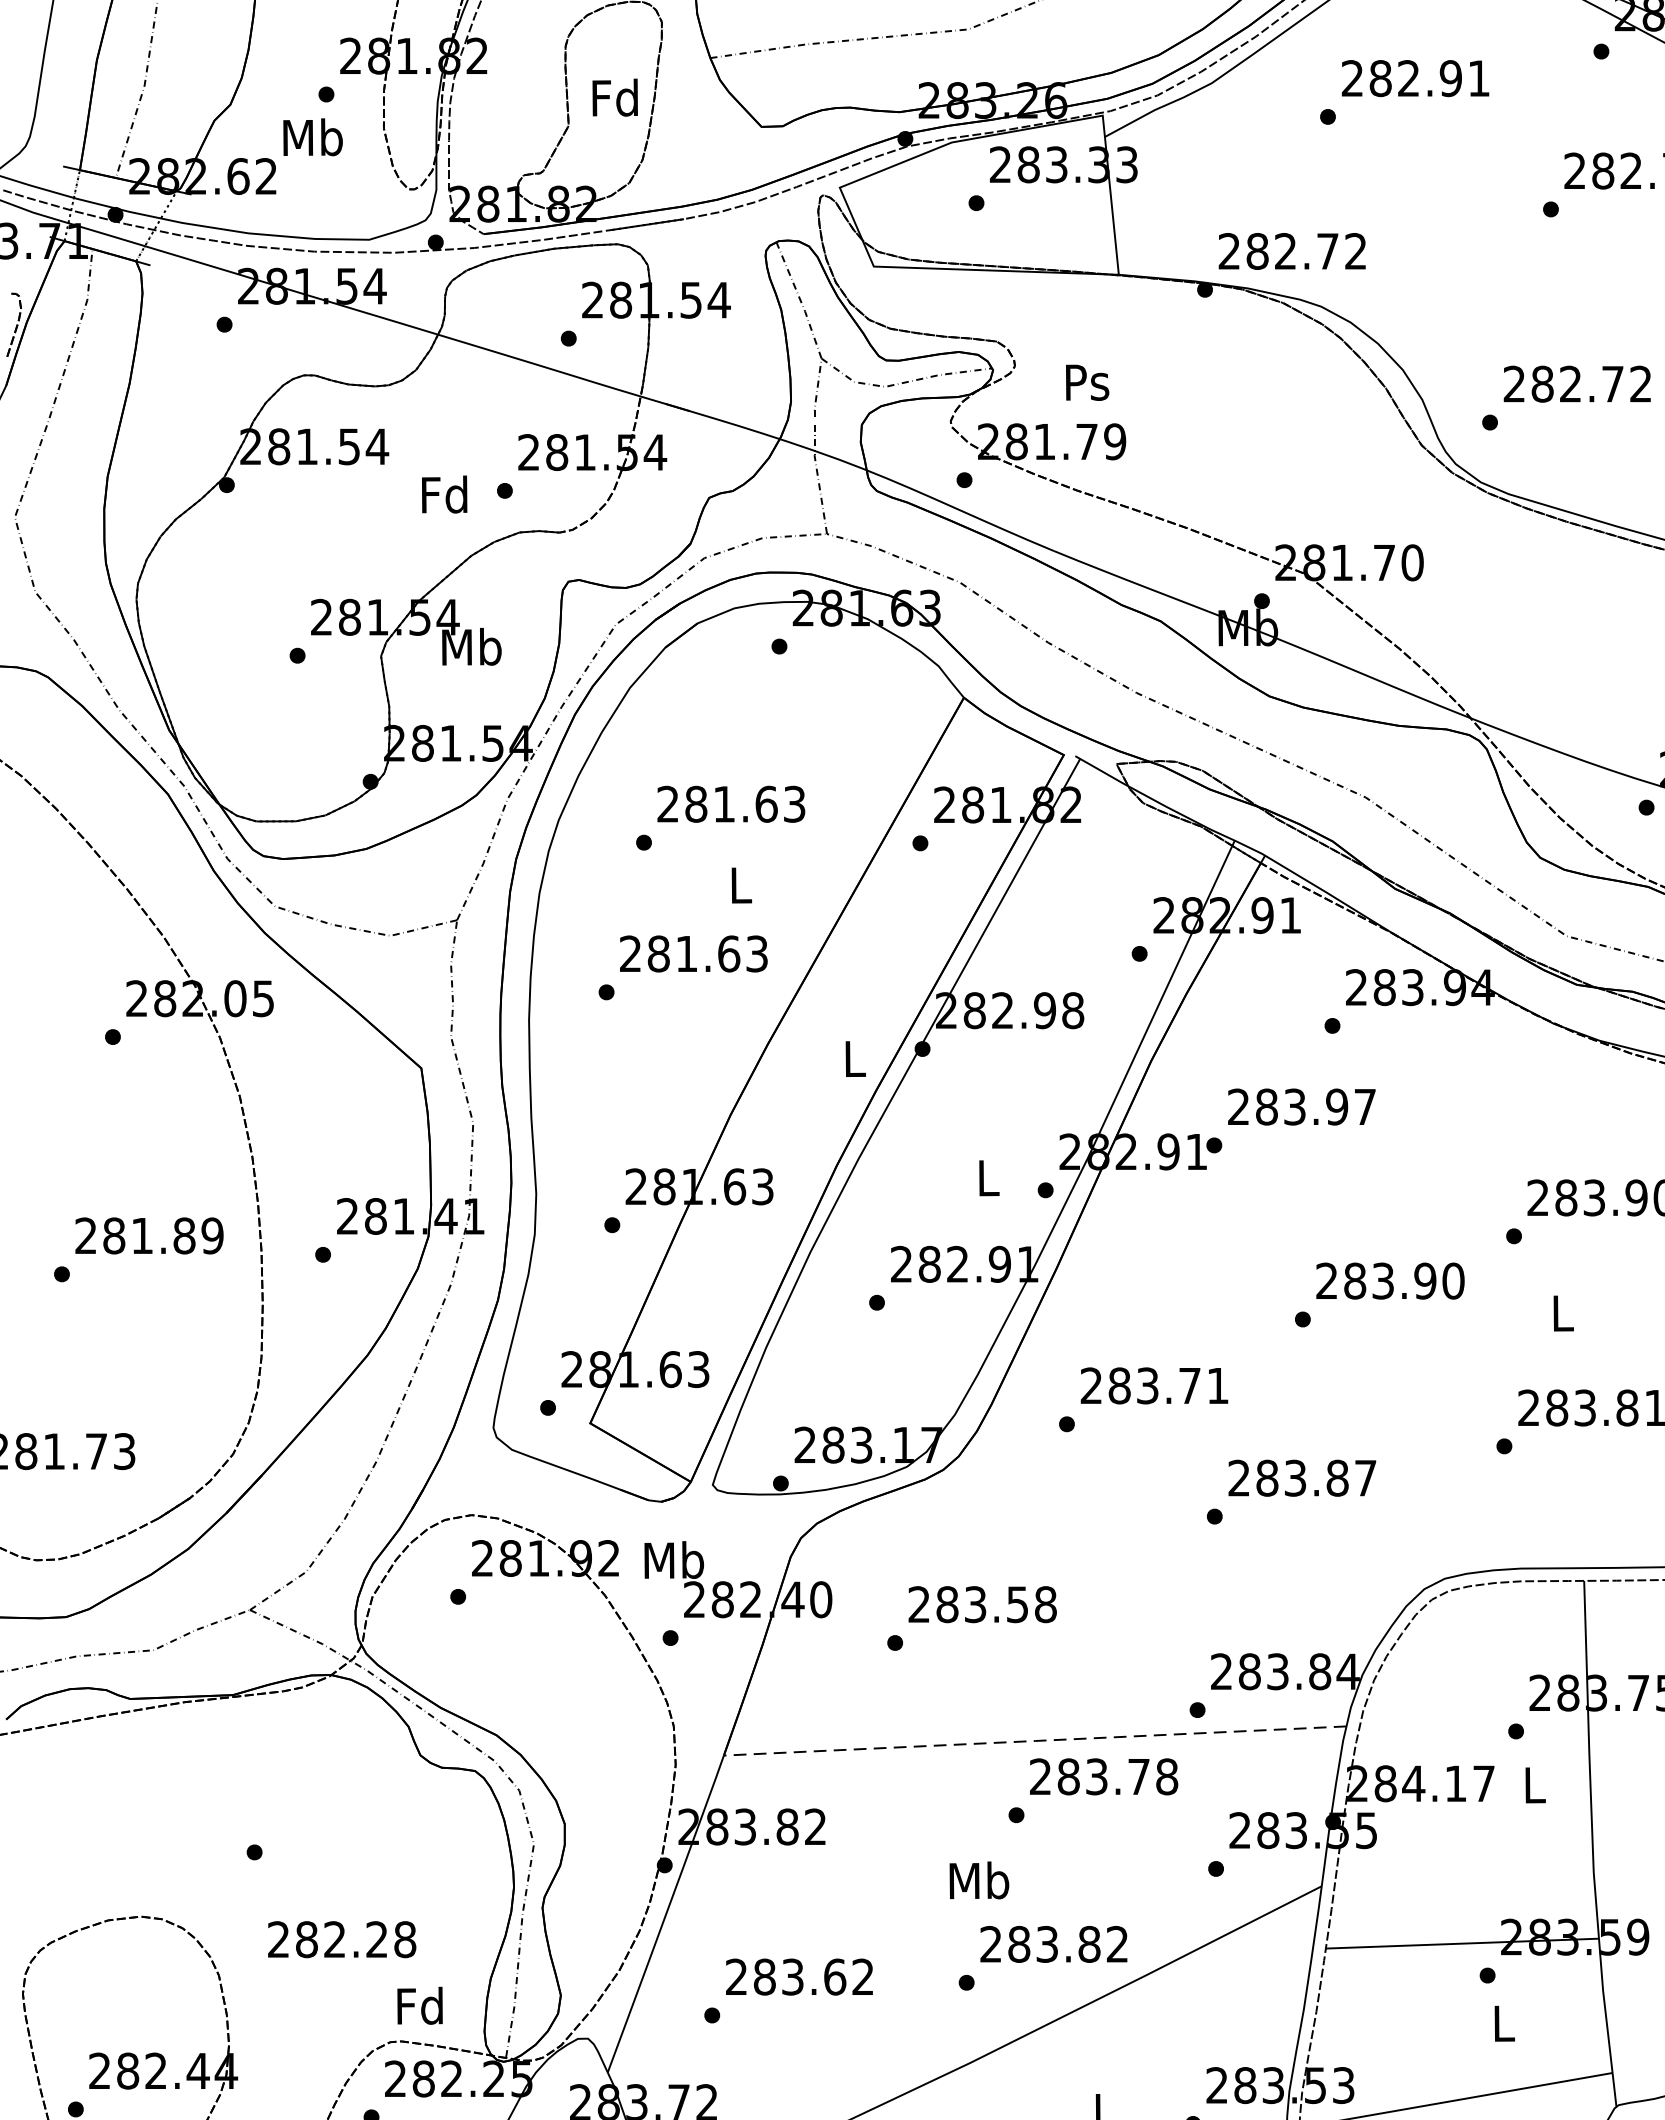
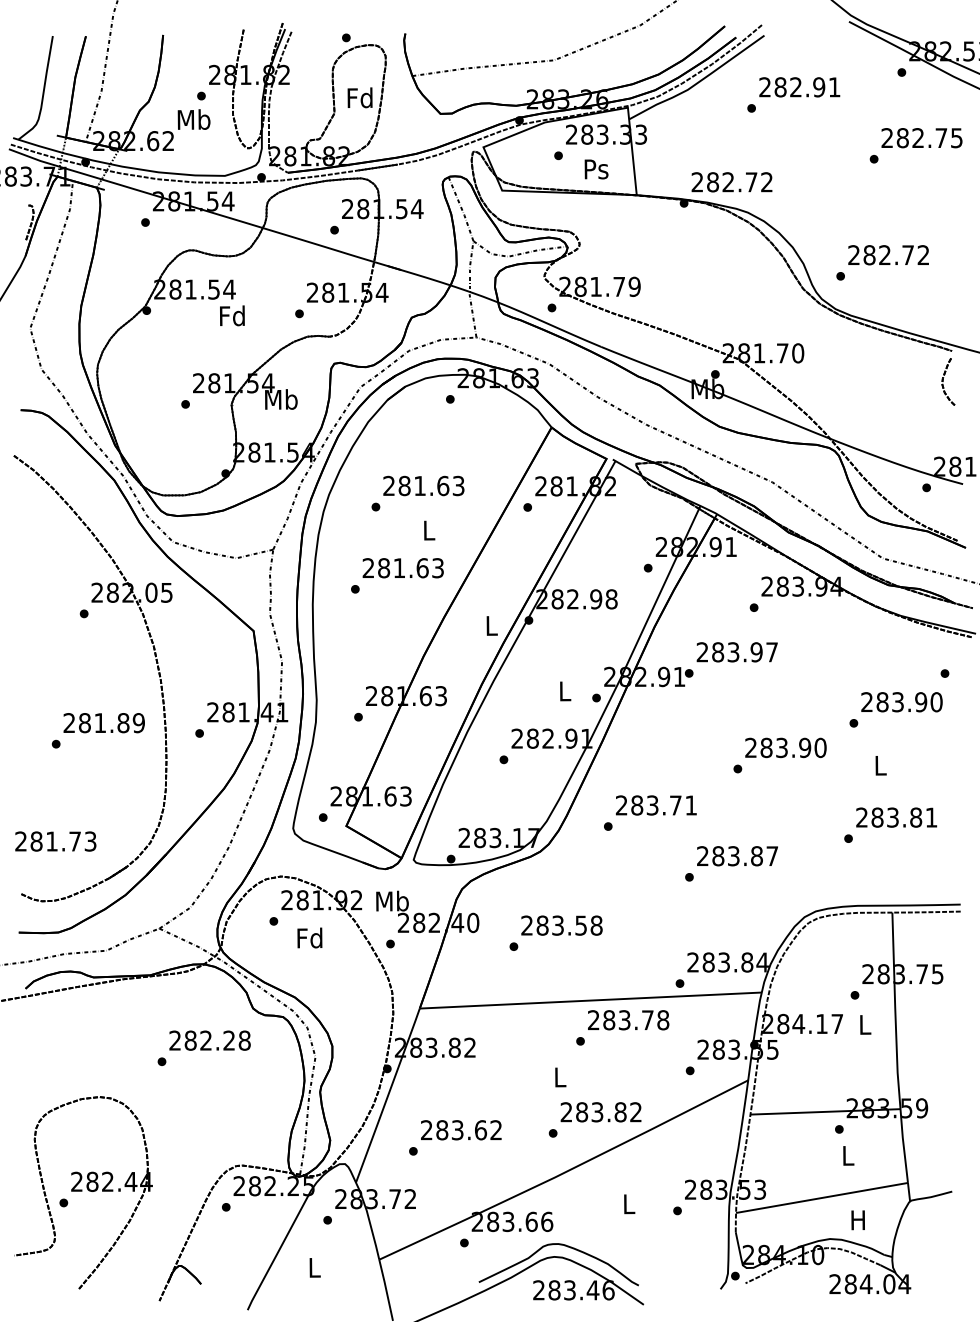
text: (1087, 382) -> (596, 169), moved
text: (444, 493) -> (232, 315), moved
line: (1034, 1740) -> (590, 1000), dashed -> solid
text: (978, 1879) -> (559, 1076), Mb -> L
text: (341, 1939) -> (209, 1040), moved
text: (419, 2004) -> (309, 937), moved

